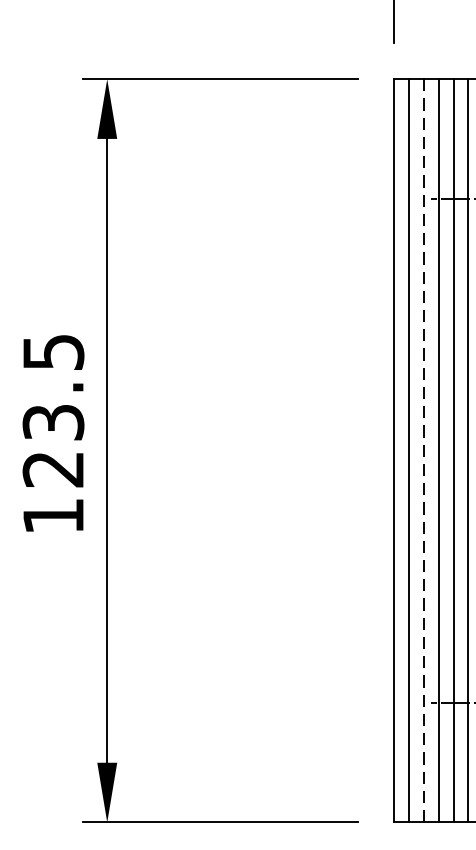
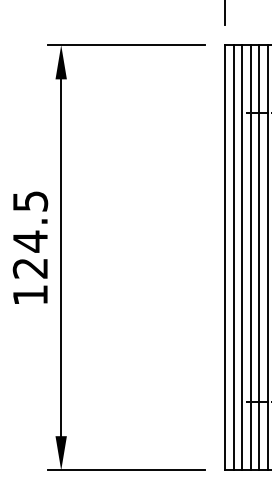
text: (53, 422) -> (30, 241), 123.5 -> 124.5
line: (424, 450) -> (242, 257), dashed -> solid

